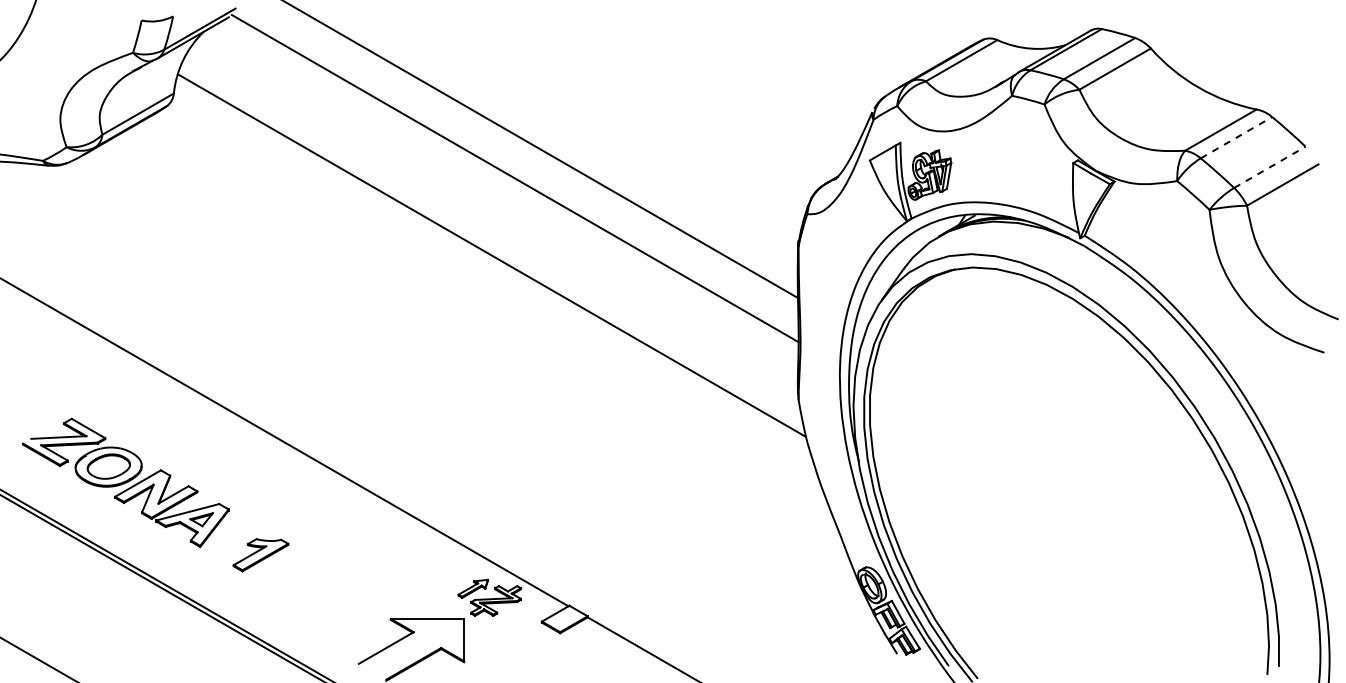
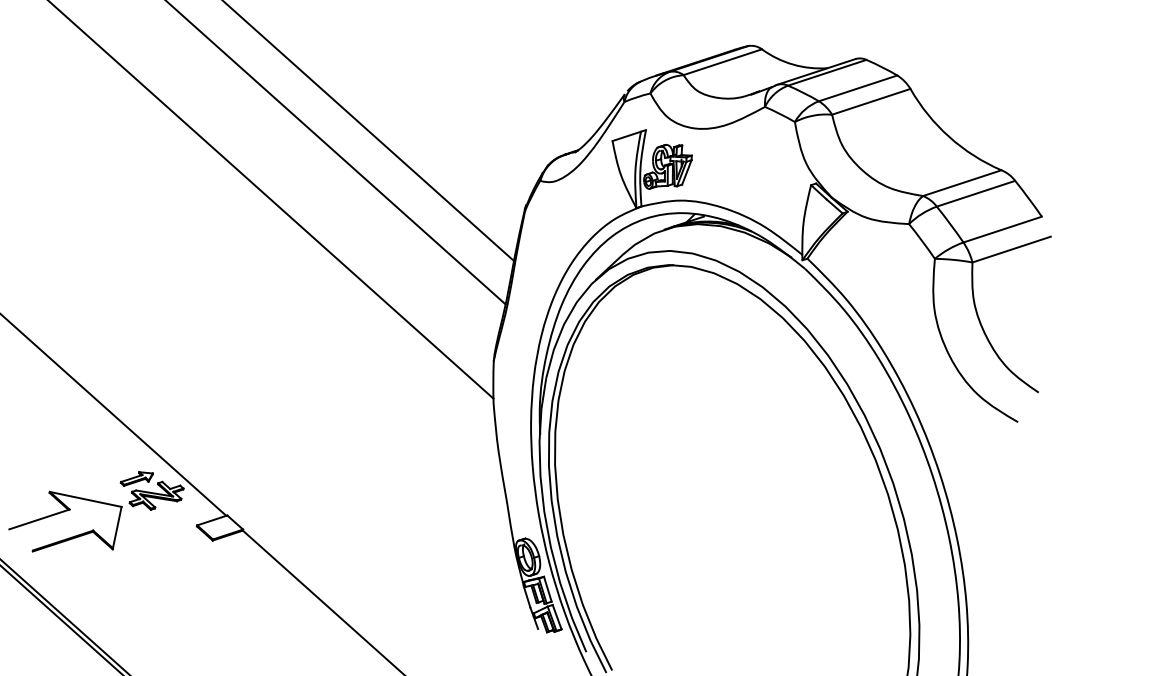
line: (1236, 137) -> (976, 193), dashed -> solid
line: (1270, 167) -> (1003, 229), dashed -> solid

